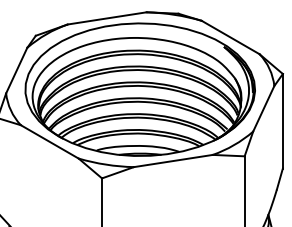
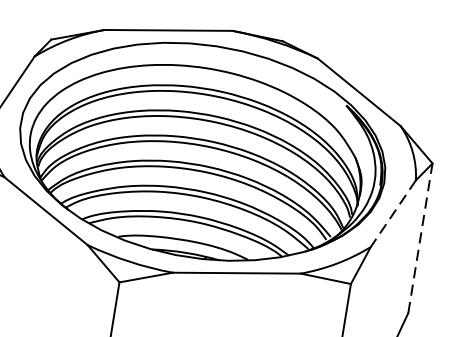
line: (263, 109) -> (392, 214), solid -> dashed
line: (282, 120) -> (420, 236), solid -> dashed

